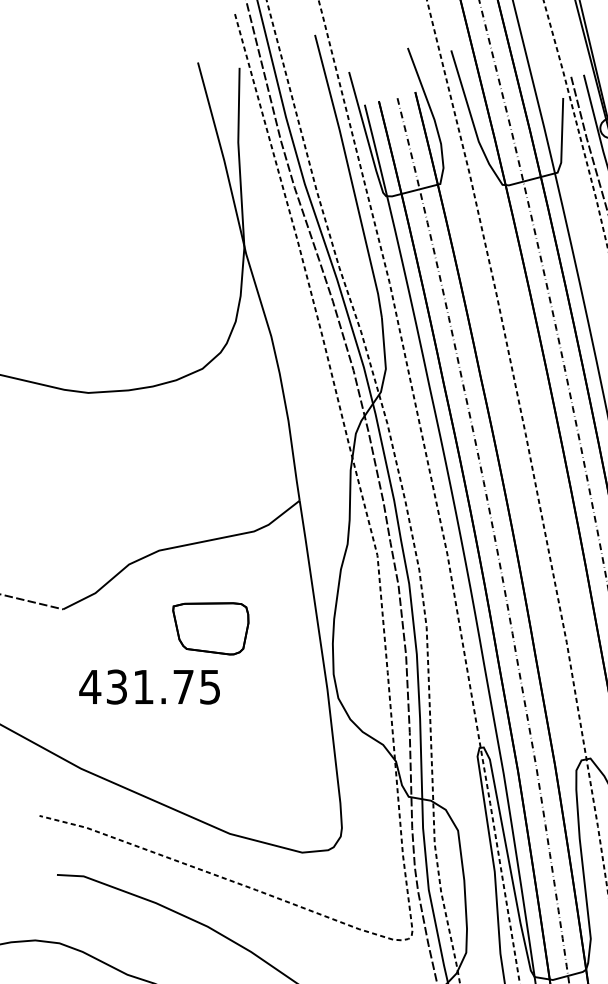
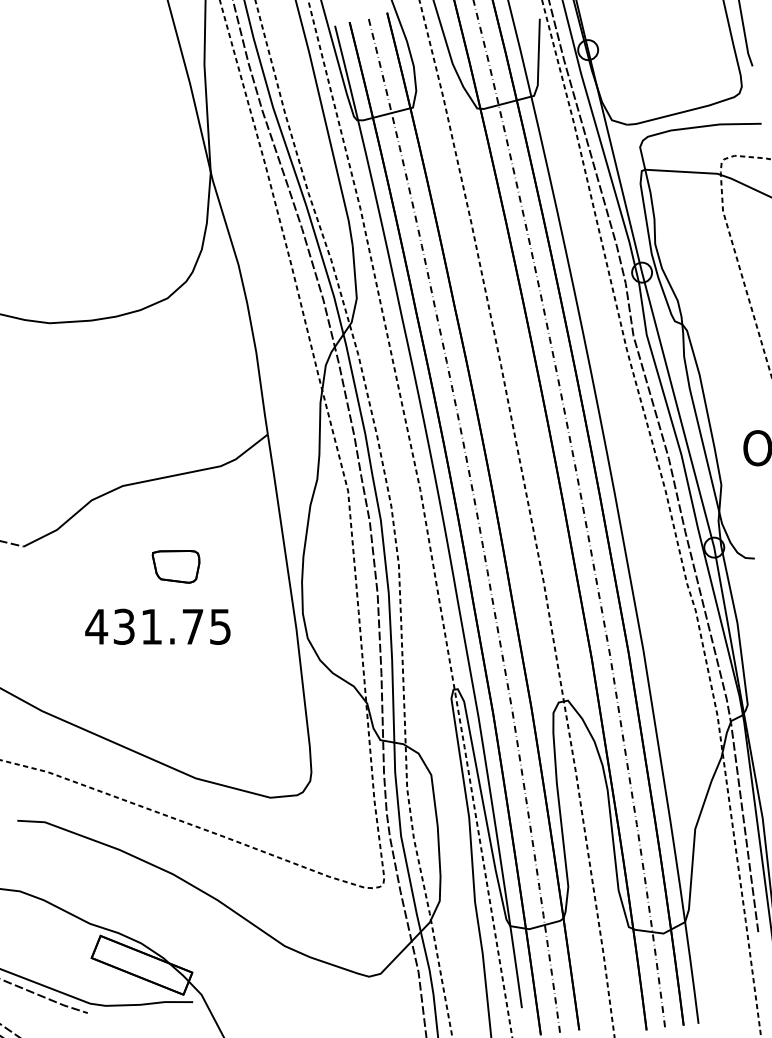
part: (210, 628) -> (175, 566), size x0.6
text: (149, 686) -> (157, 626), moved

